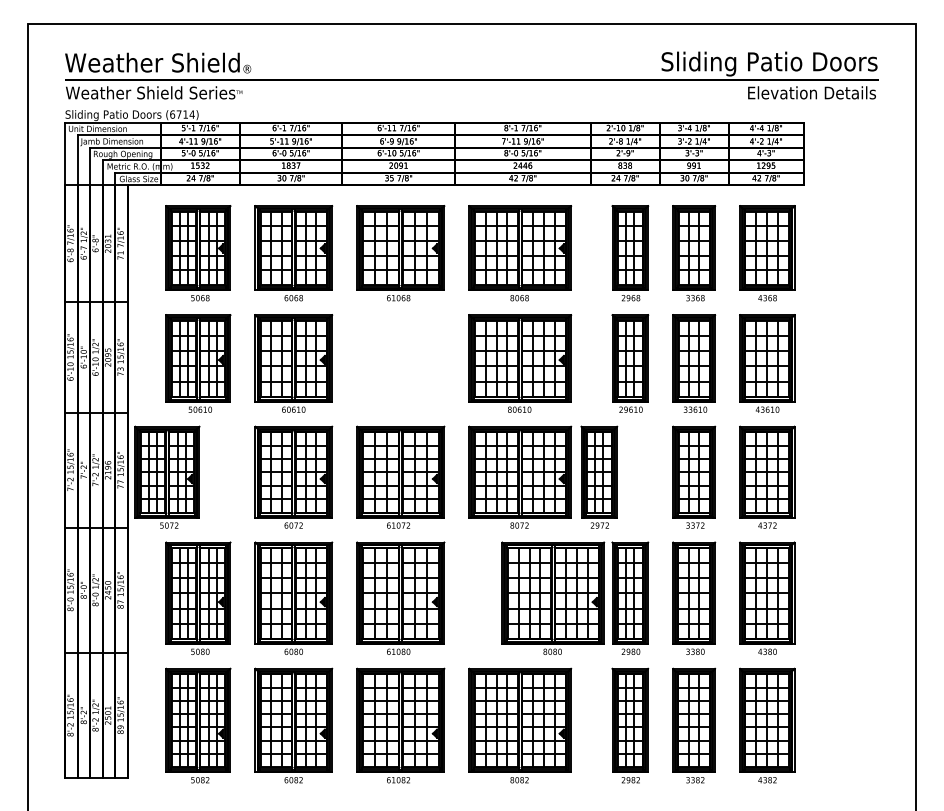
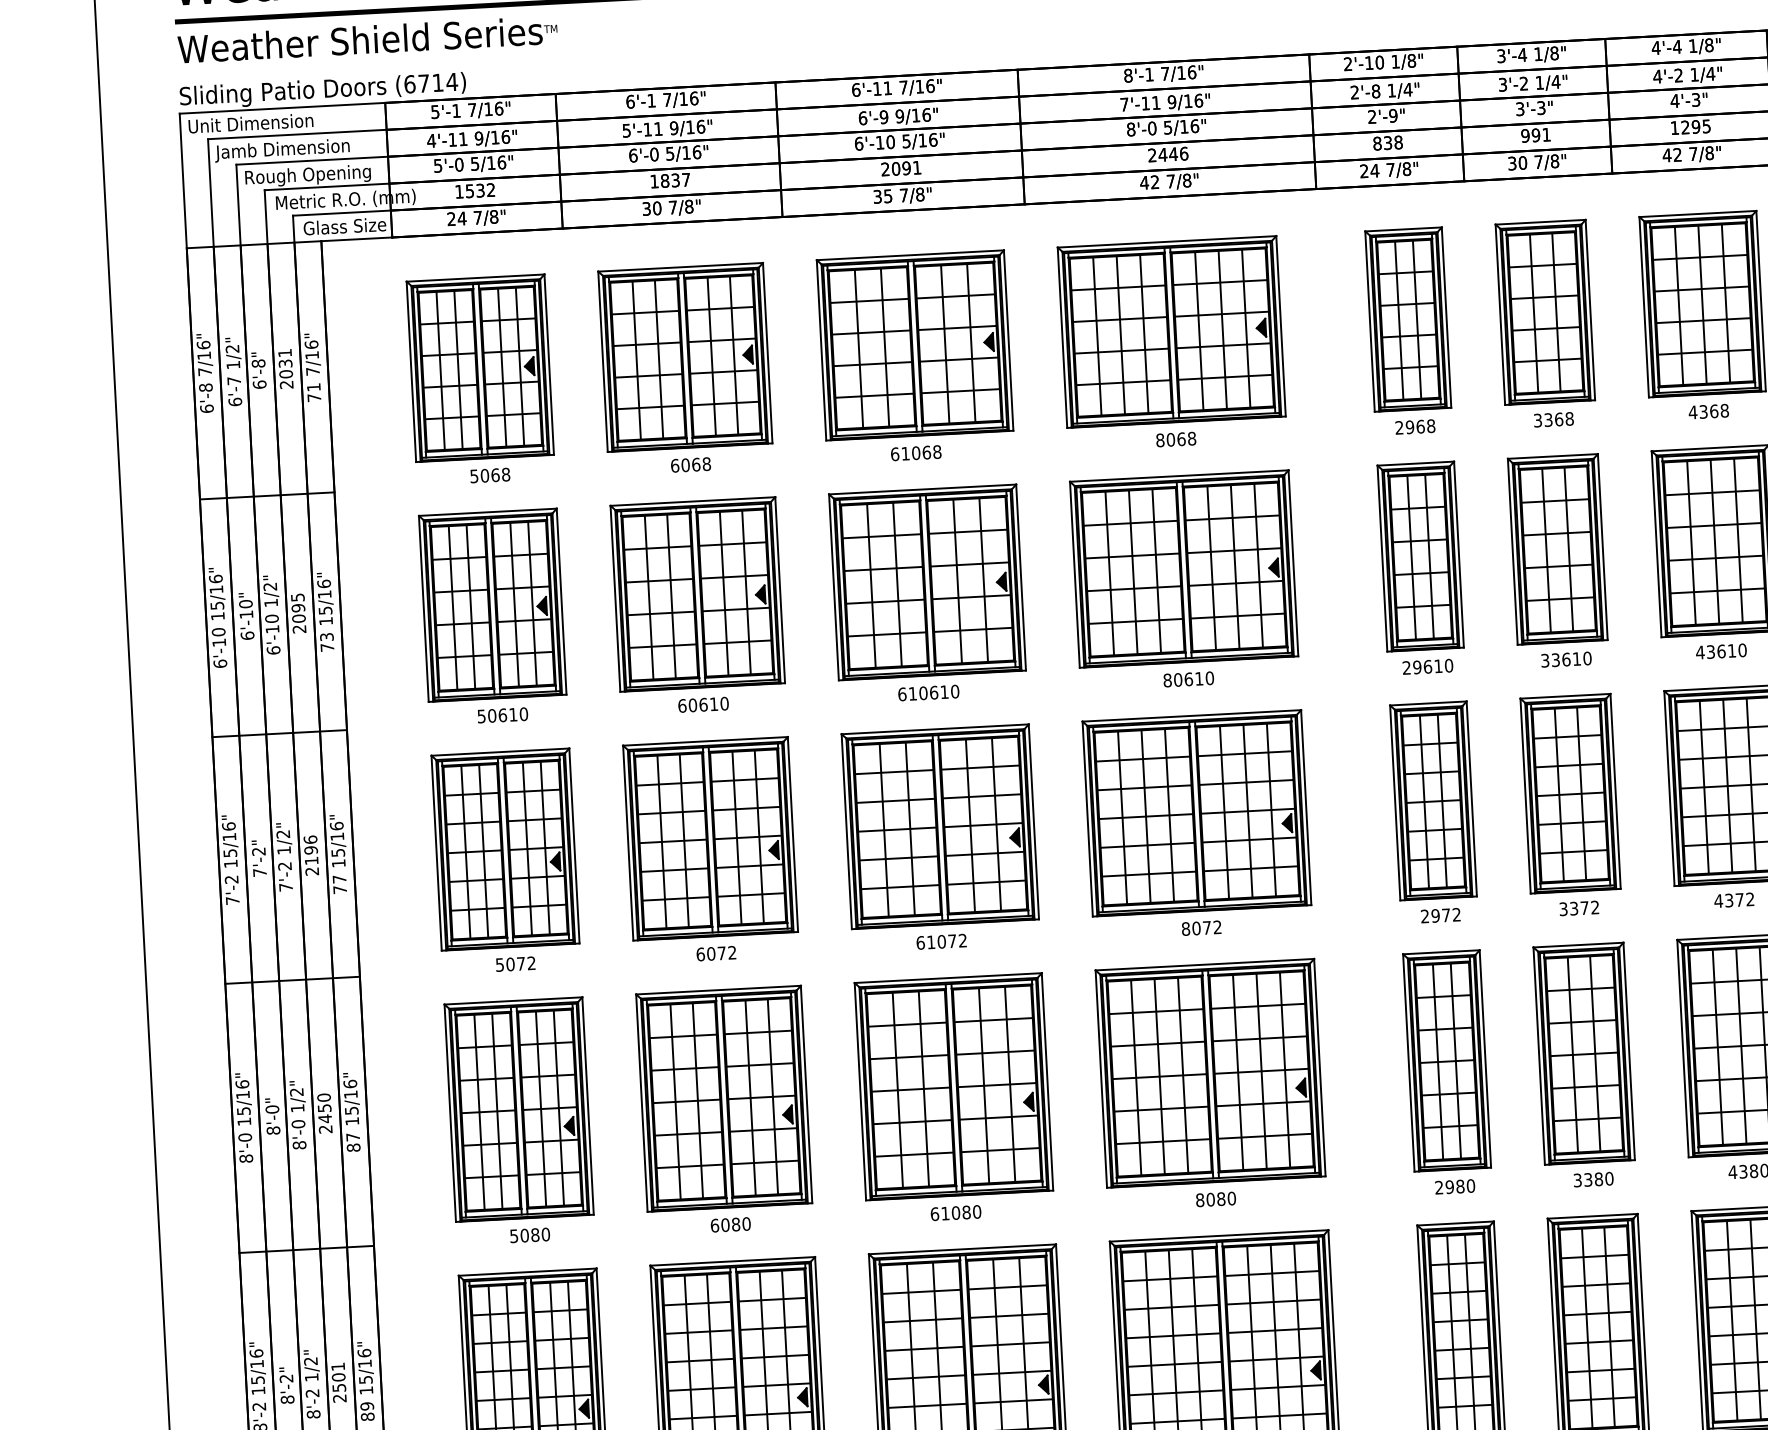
part: (400, 363) -> (927, 593), added
part: (167, 476) -> (506, 858), moved
part: (599, 476) -> (1434, 810), moved
part: (553, 597) -> (1211, 1082), moved

